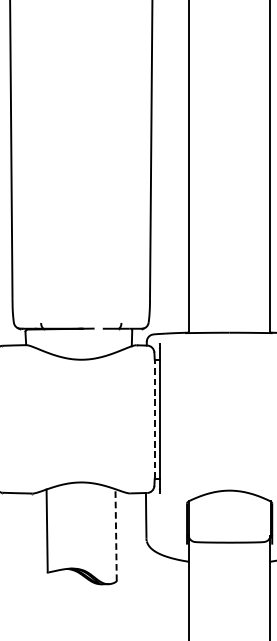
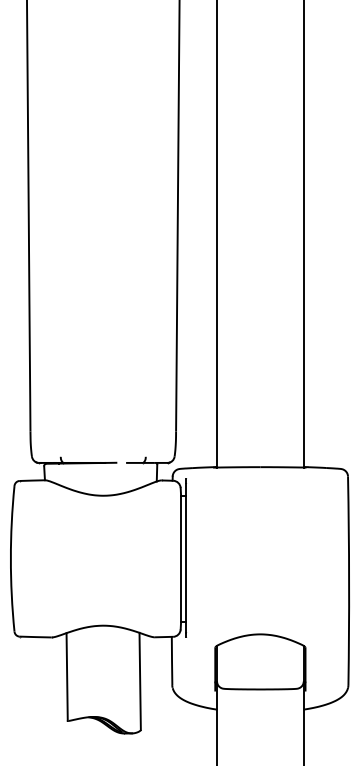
line: (155, 418) -> (181, 558), dashed -> solid
line: (116, 535) -> (140, 681), dashed -> solid

